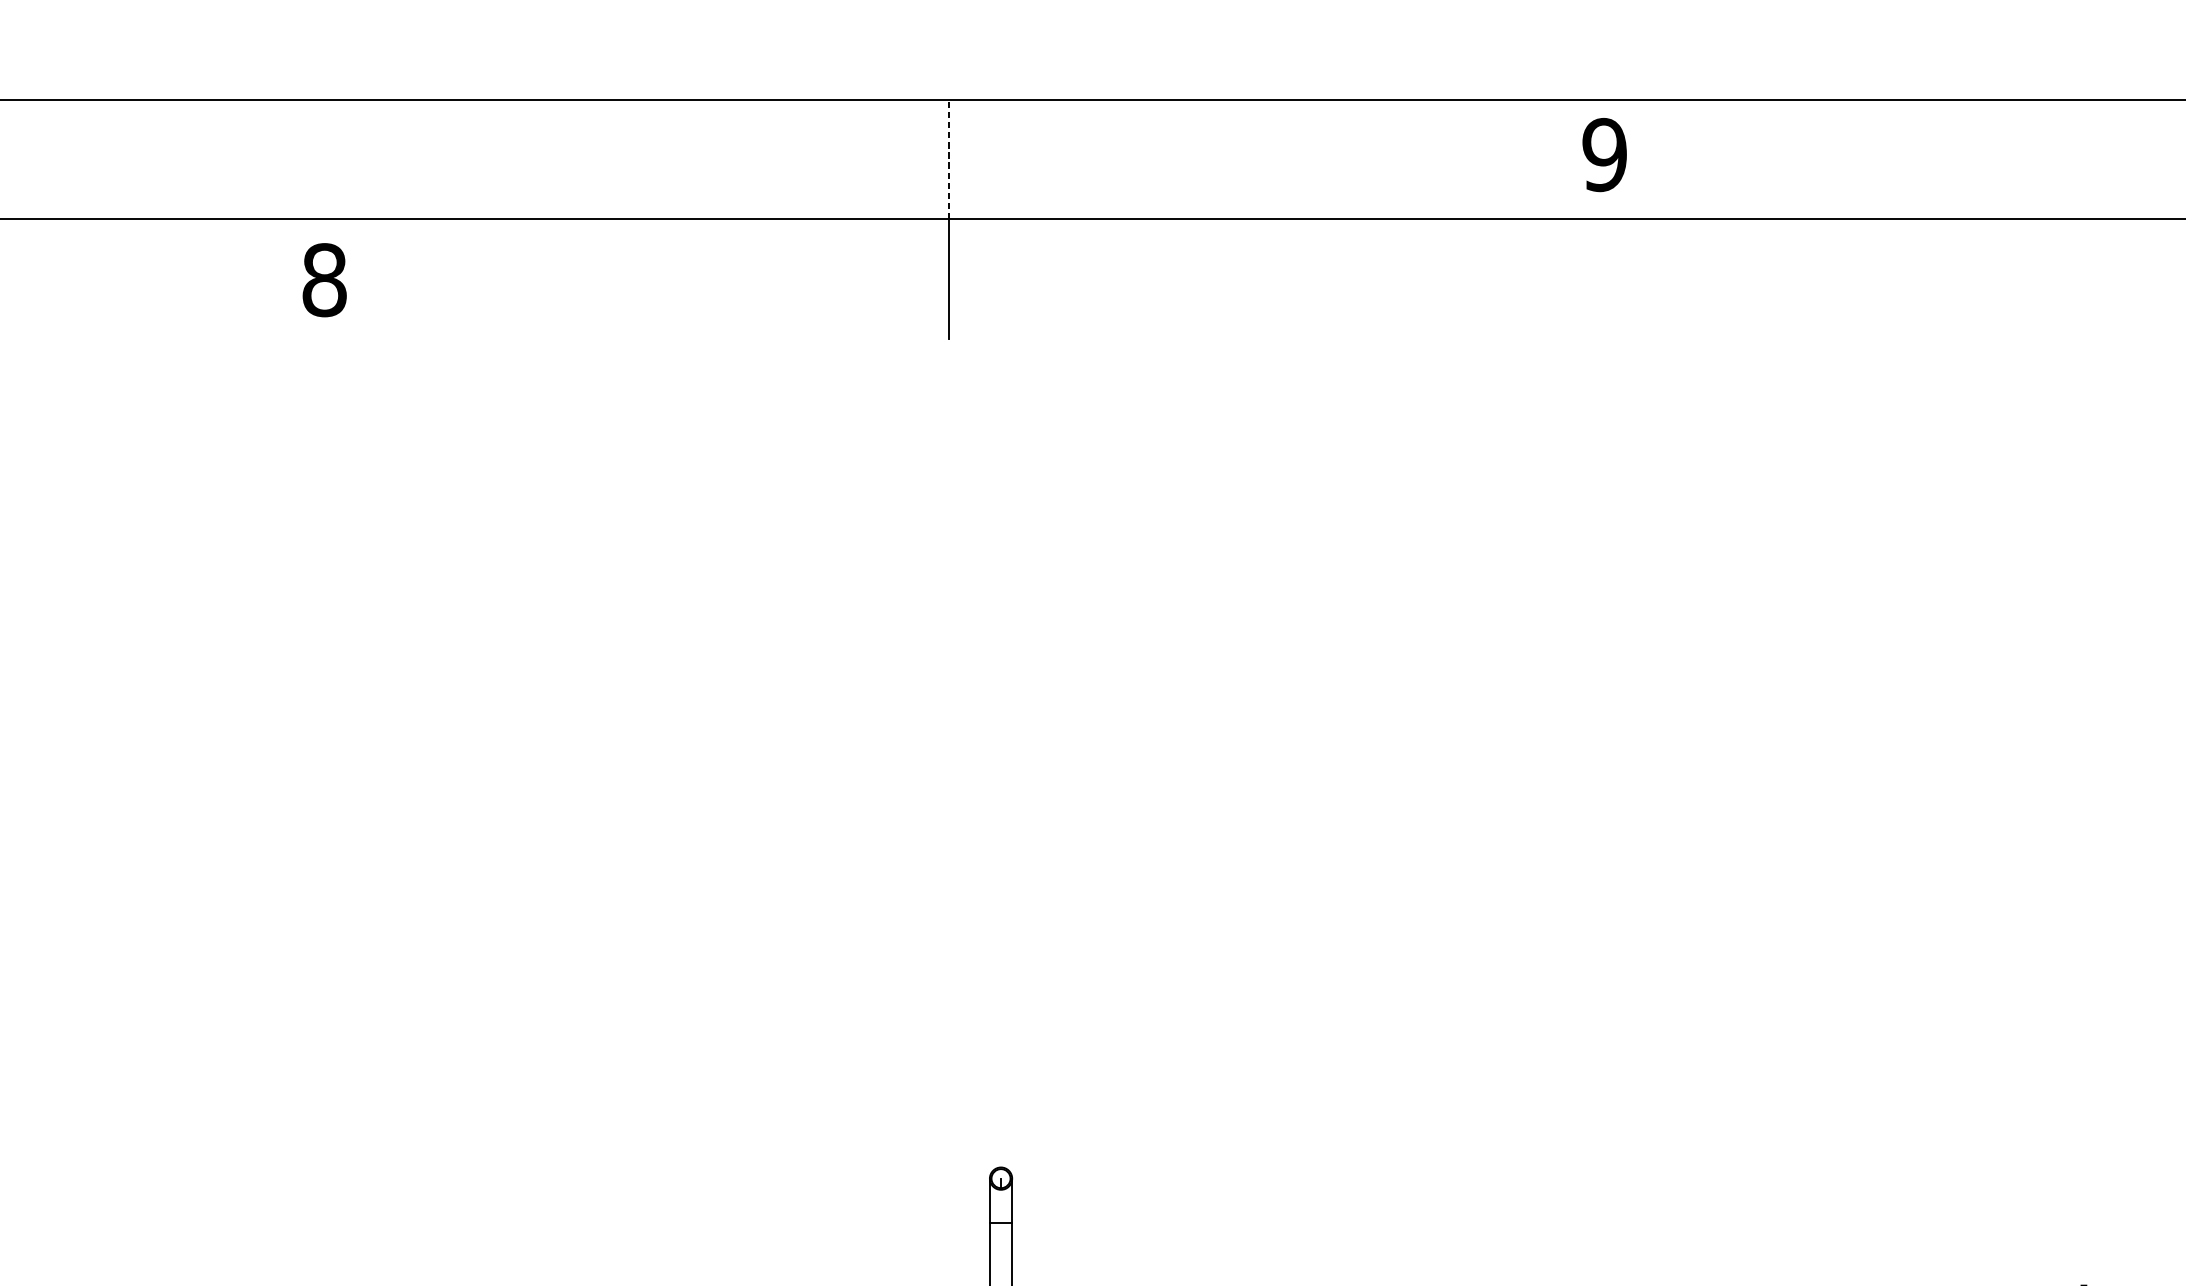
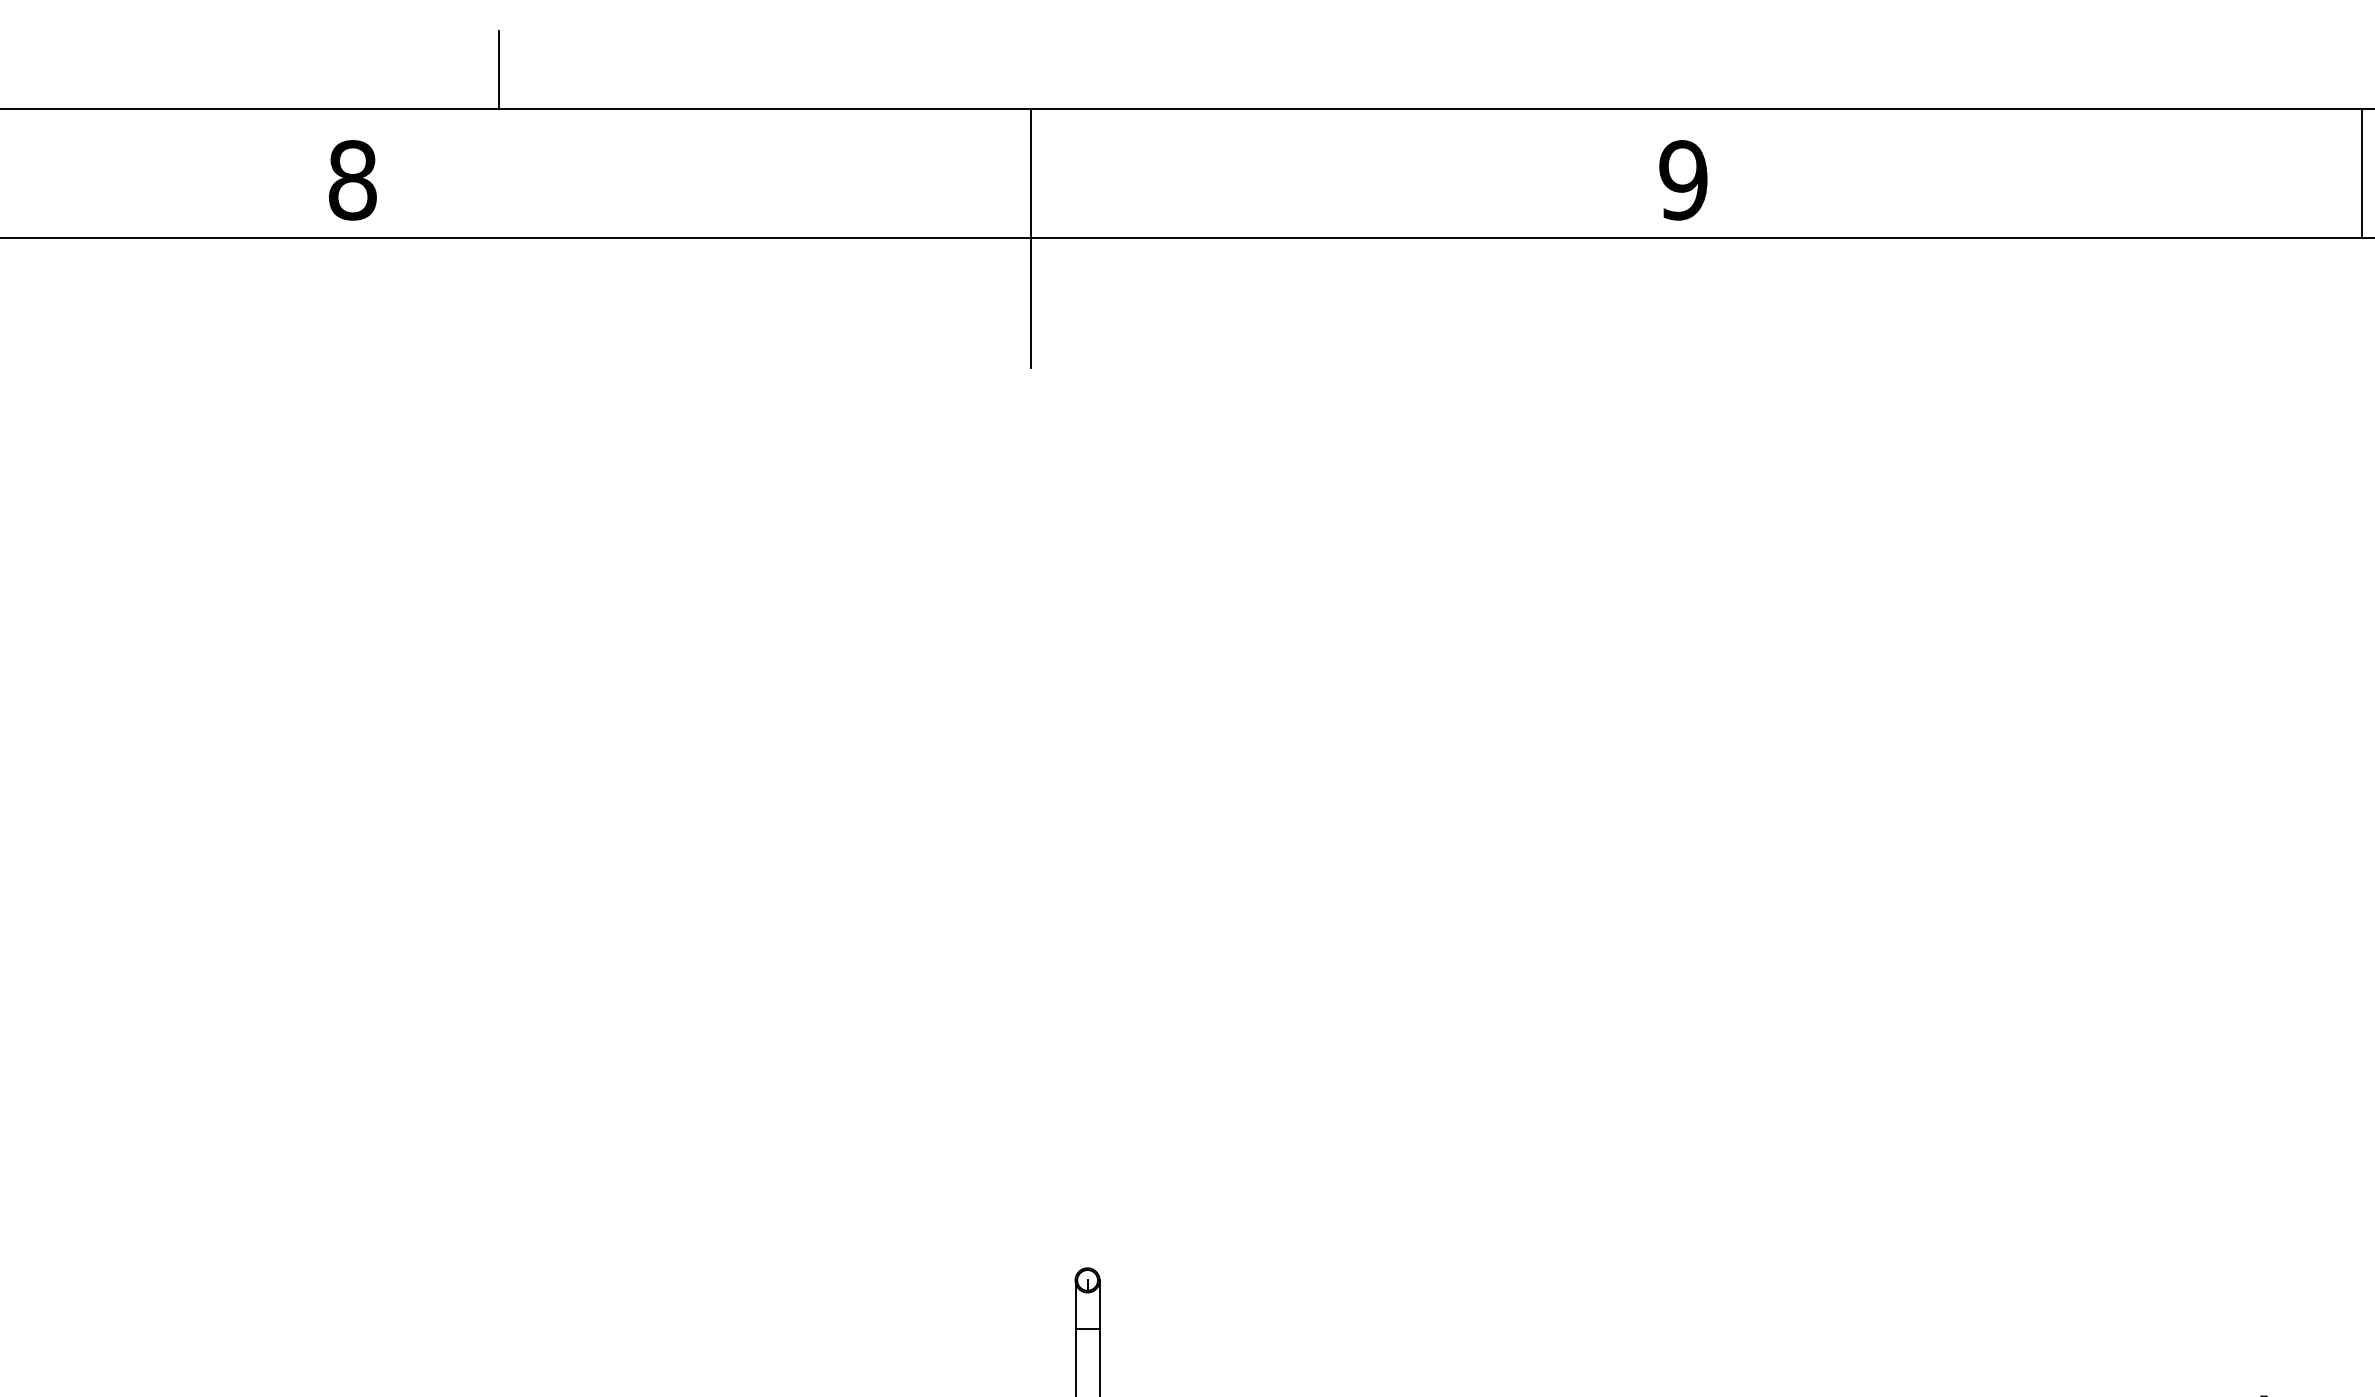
line: (459, 64) -> (499, 69), added
text: (1604, 155) -> (1683, 180), moved
line: (948, 159) -> (1030, 173), dashed -> solid
line: (2173, 159) -> (2361, 173), added
text: (324, 280) -> (352, 180), moved

